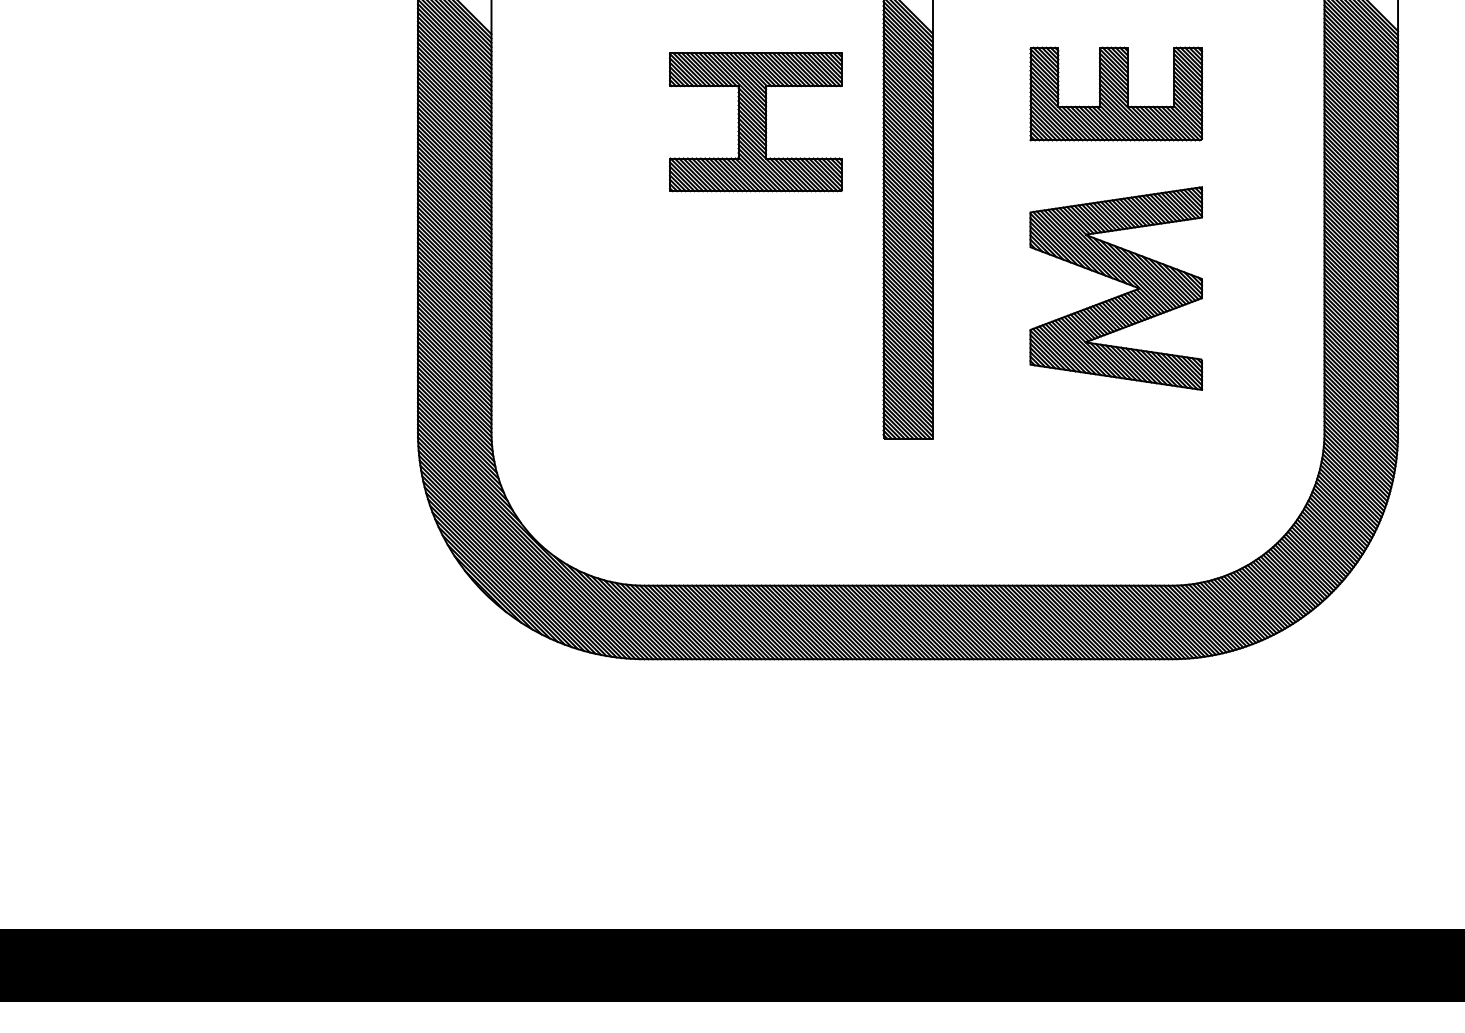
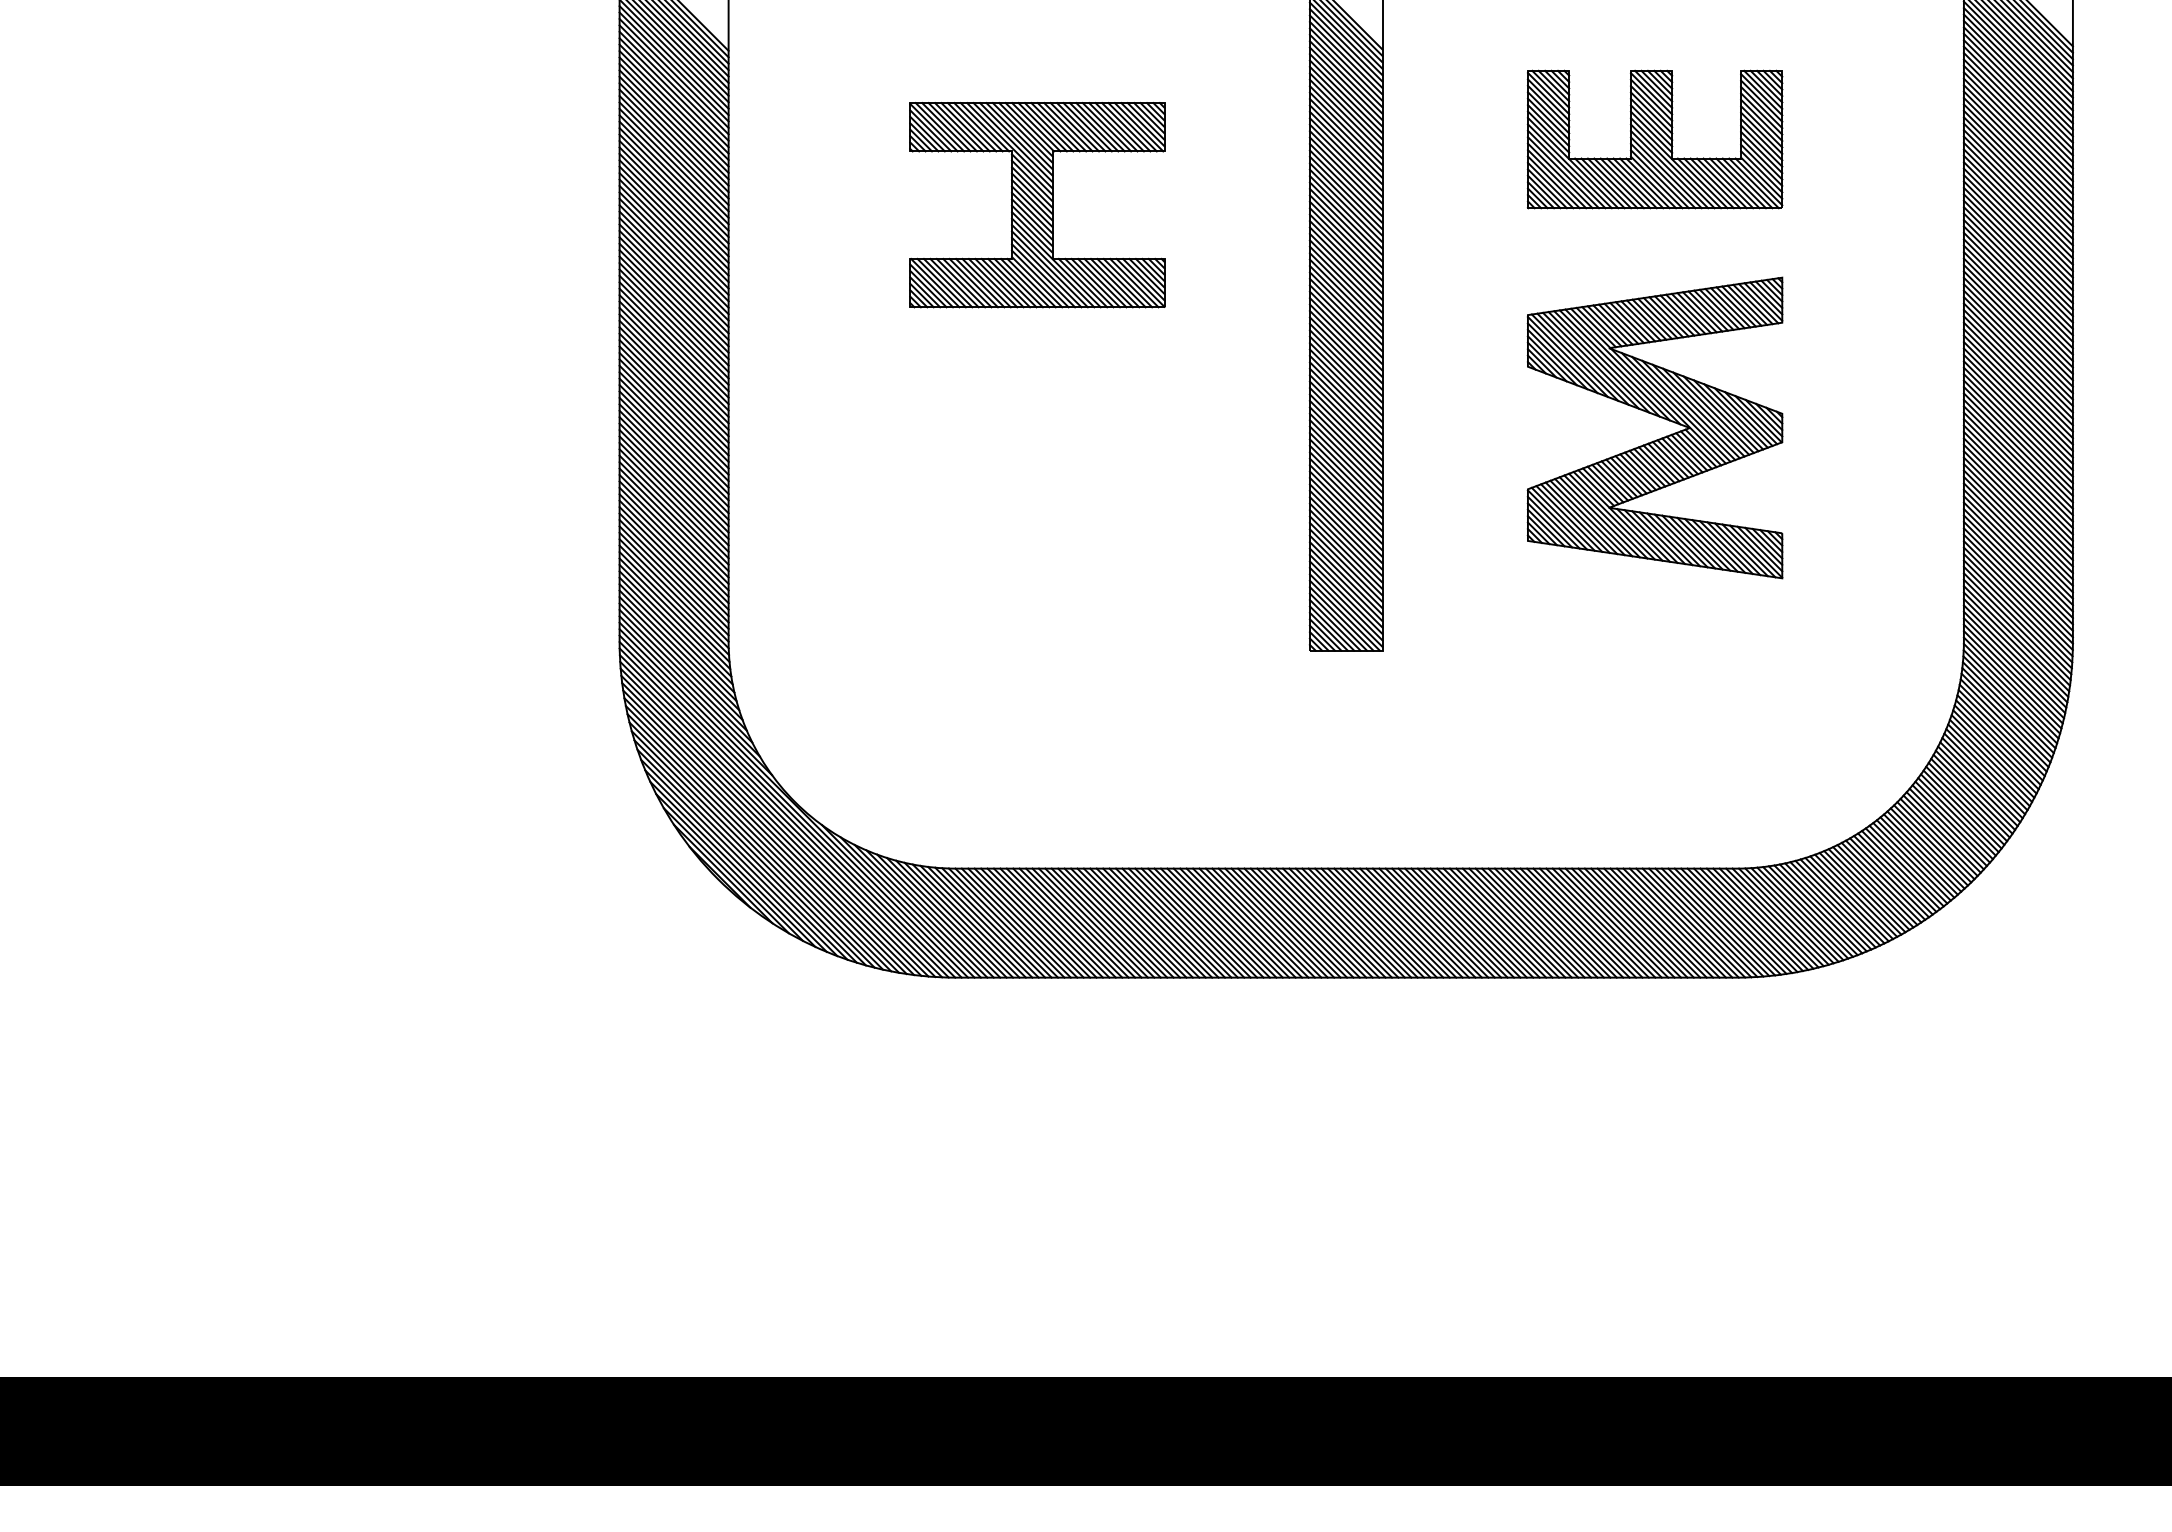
part: (755, 122) -> (1037, 205), moved

